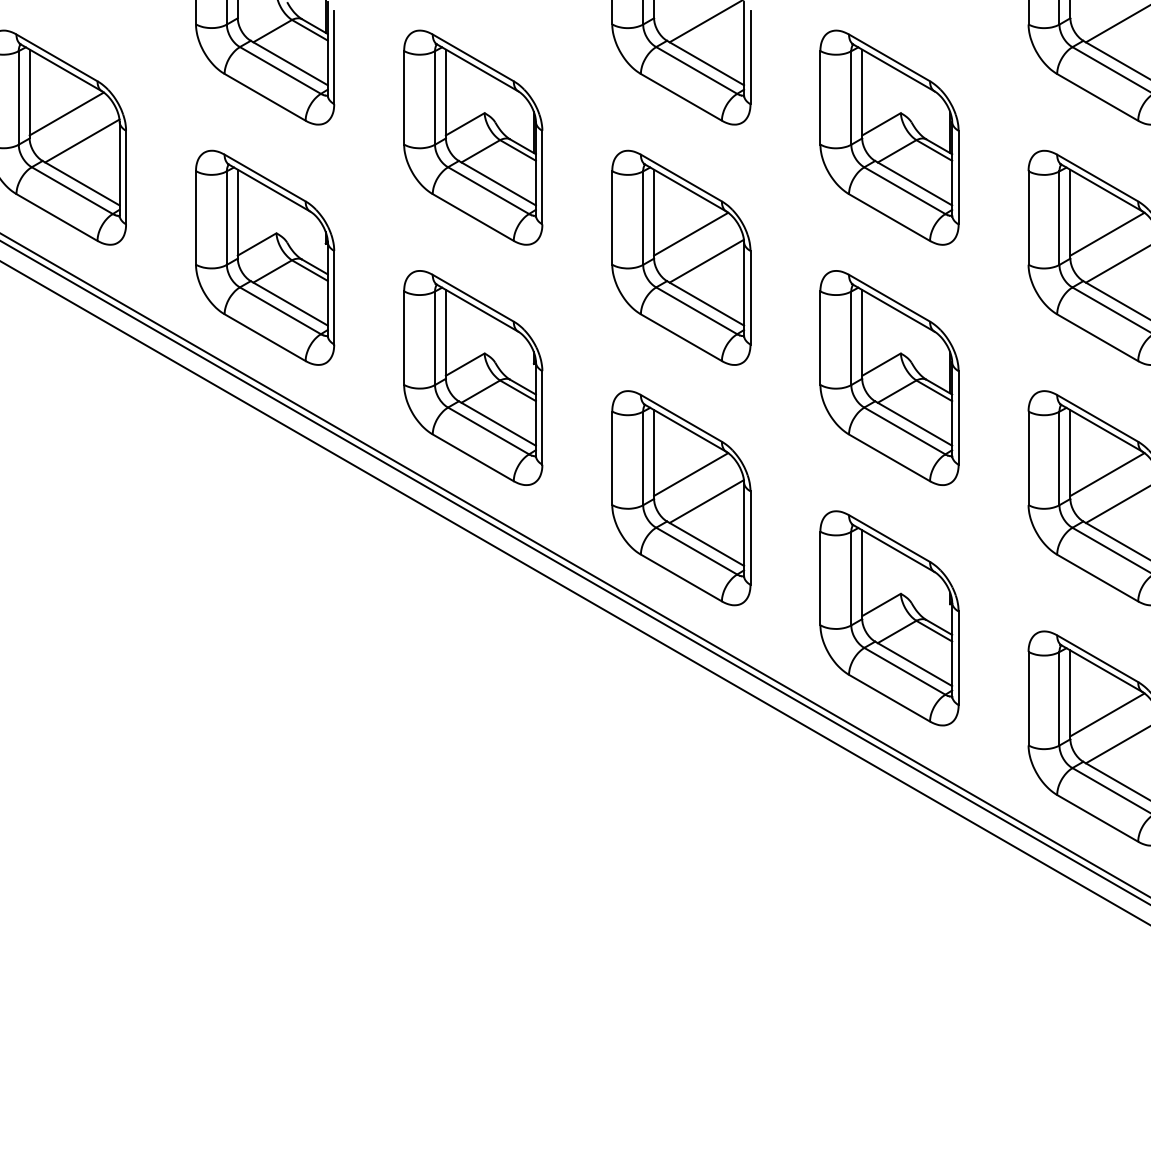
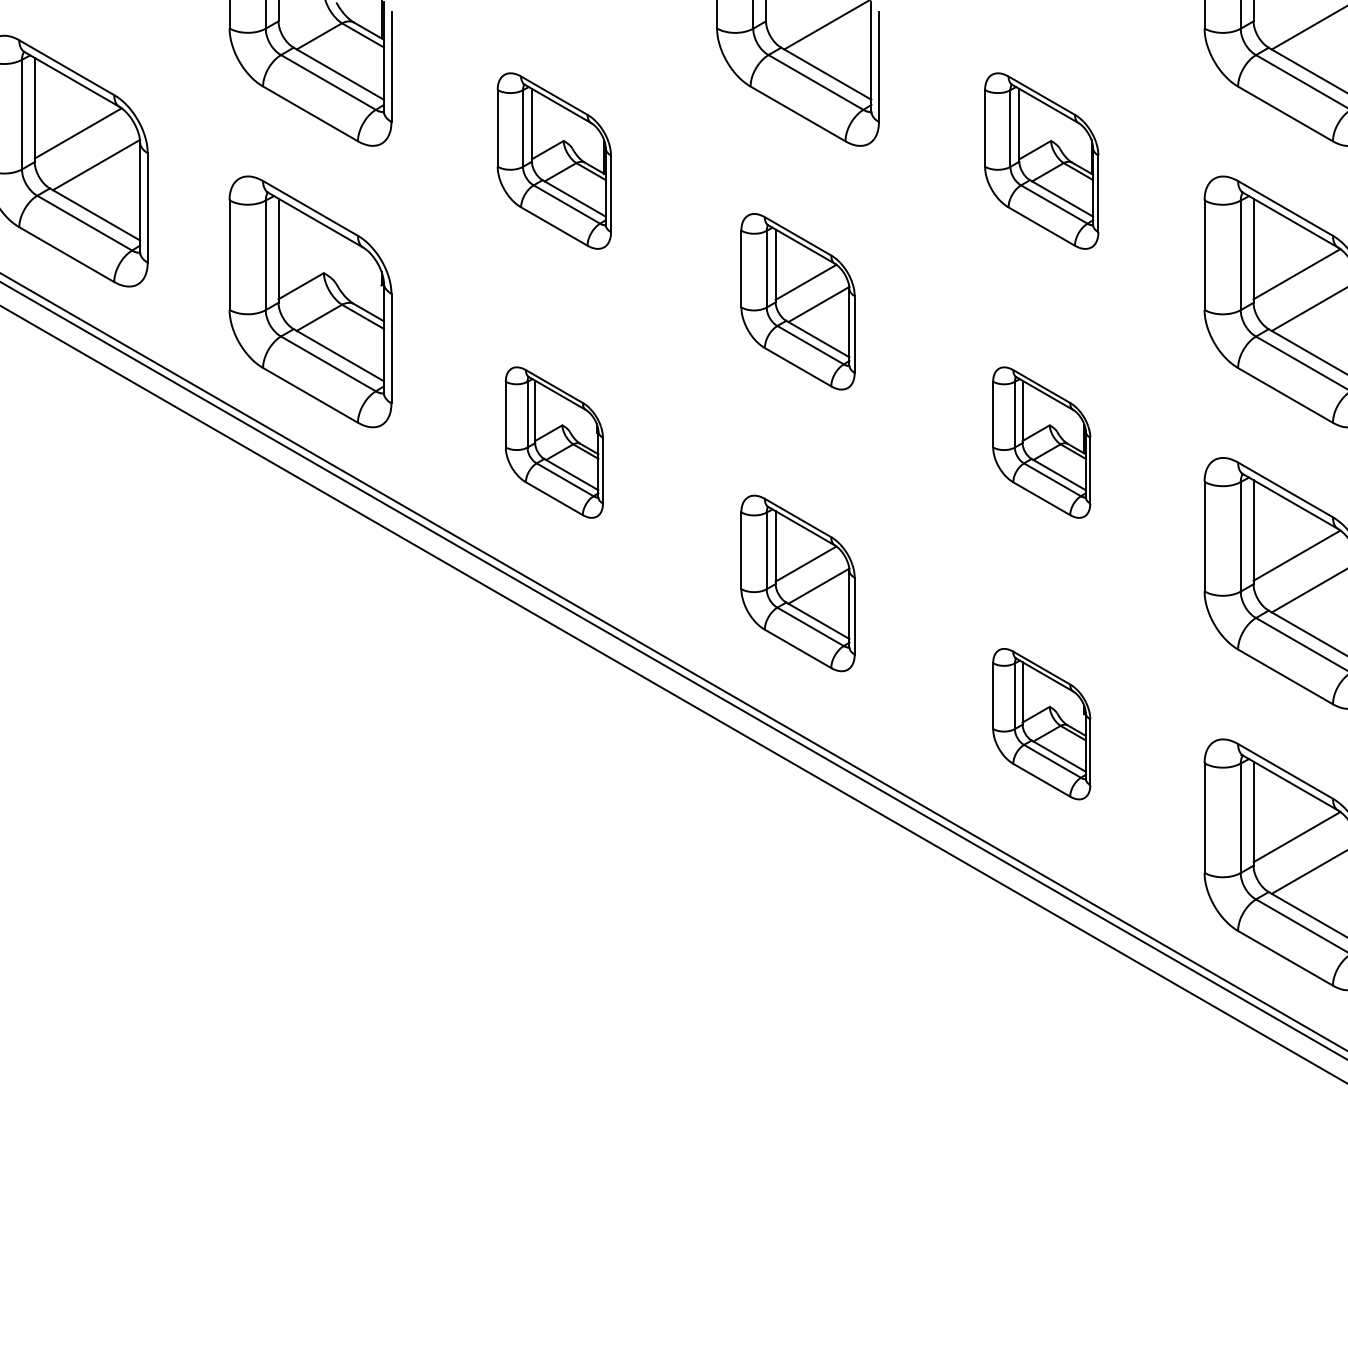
part: (473, 137) -> (554, 160), size x0.7
part: (889, 137) -> (1041, 160), size x0.7
part: (681, 257) -> (798, 301), size x0.7
part: (473, 377) -> (554, 442), size x0.6
part: (889, 377) -> (1041, 442), size x0.6
part: (681, 498) -> (798, 583), size x0.7
part: (889, 618) -> (1041, 724), size x0.6

